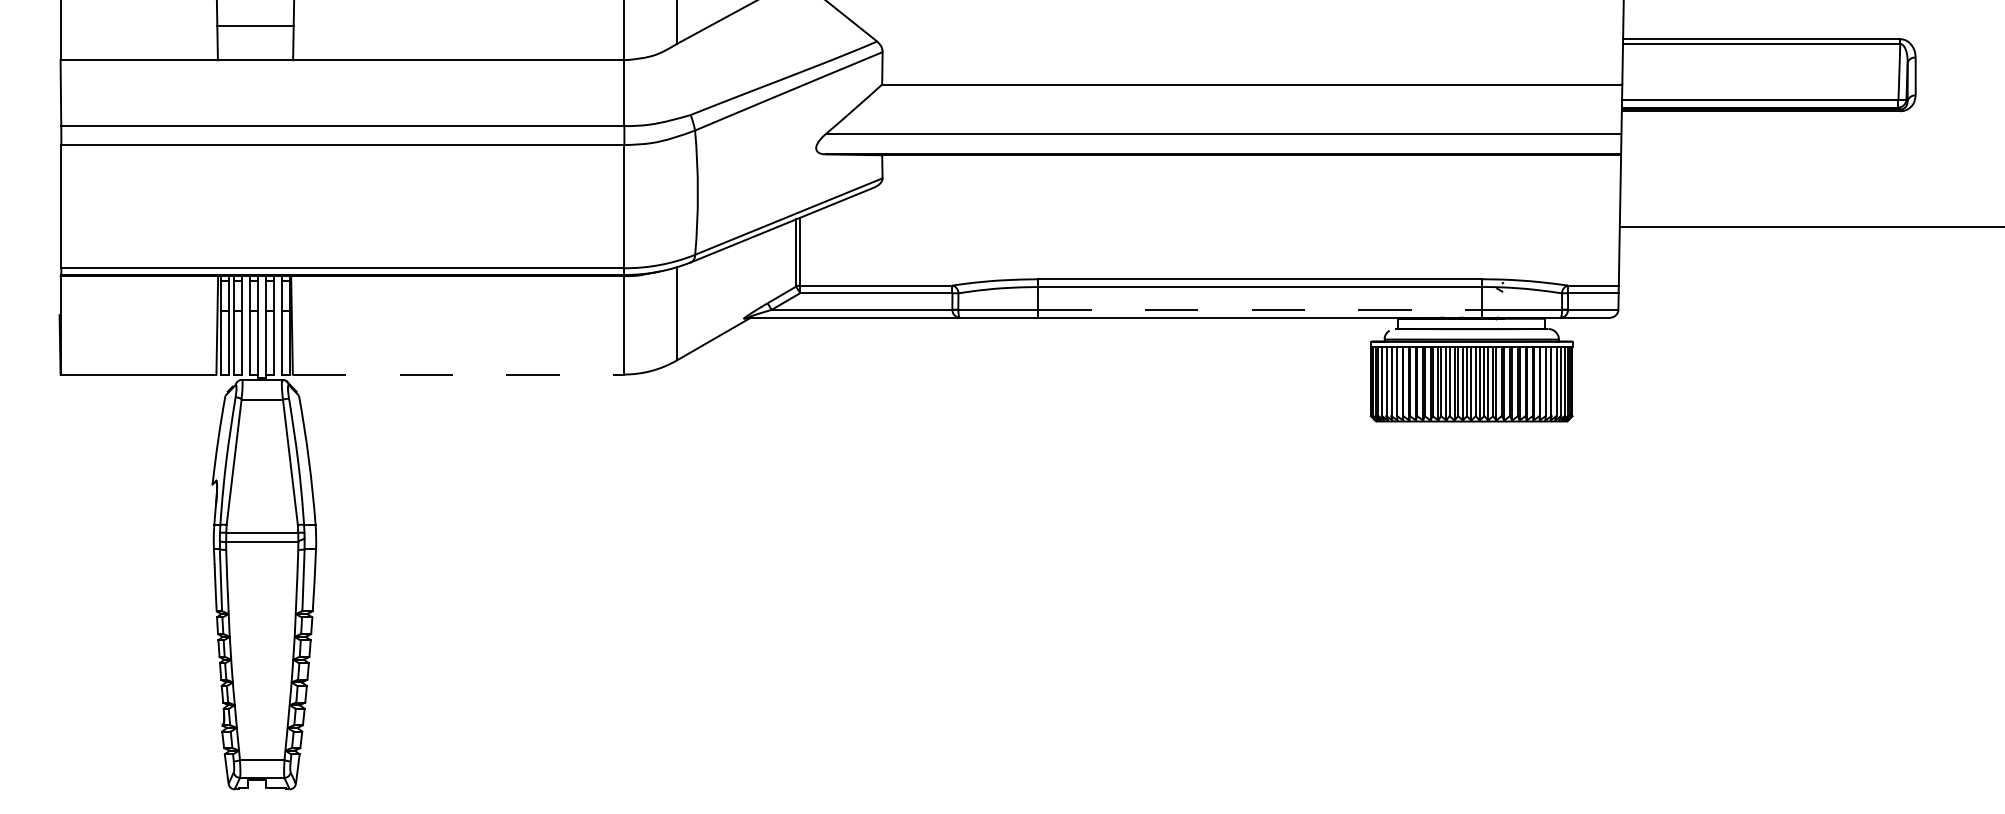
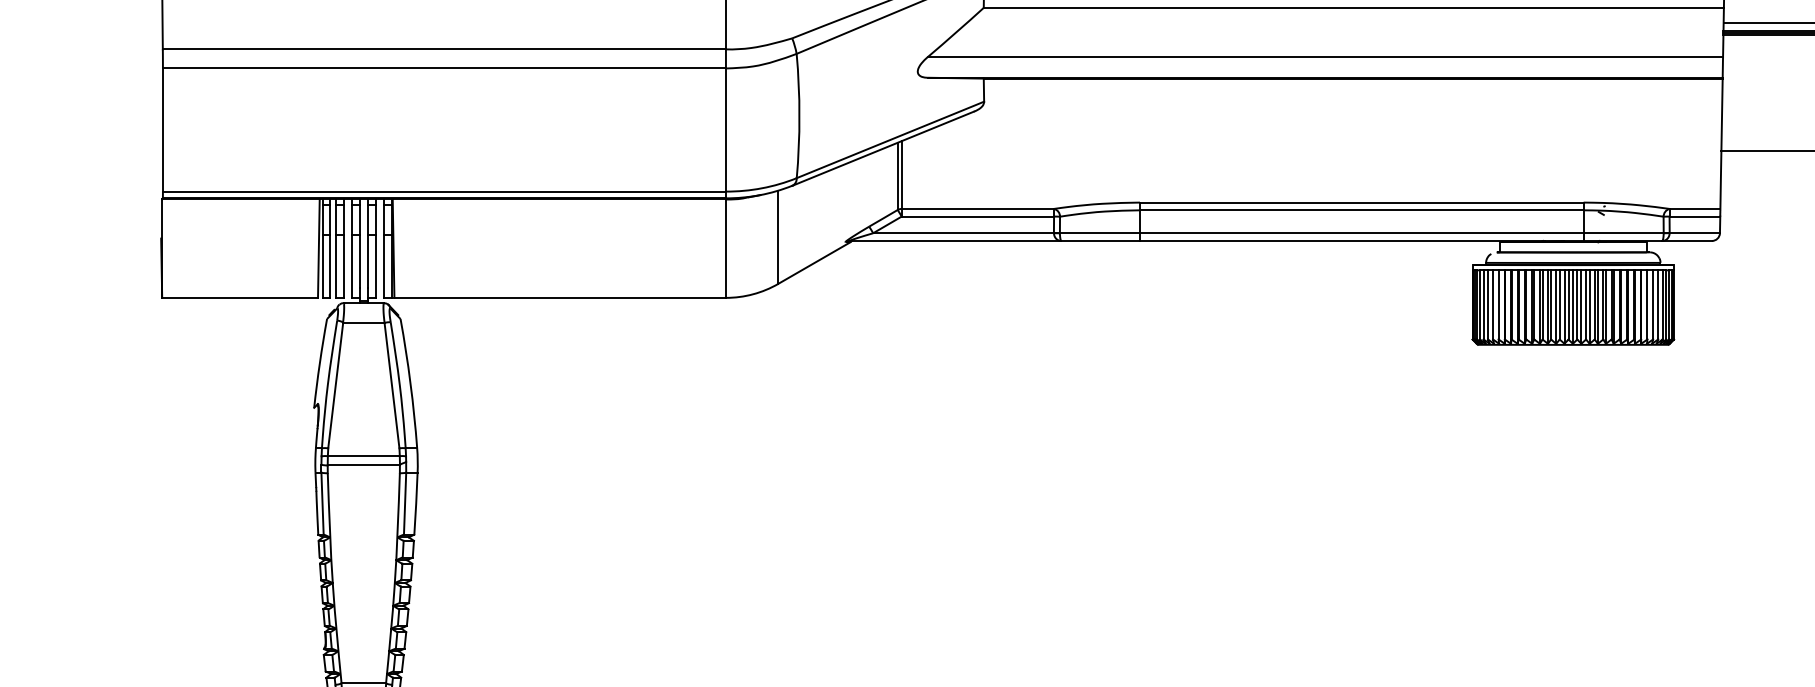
line: (1260, 309) -> (1362, 232), dashed -> solid
line: (458, 374) -> (560, 297), dashed -> solid

